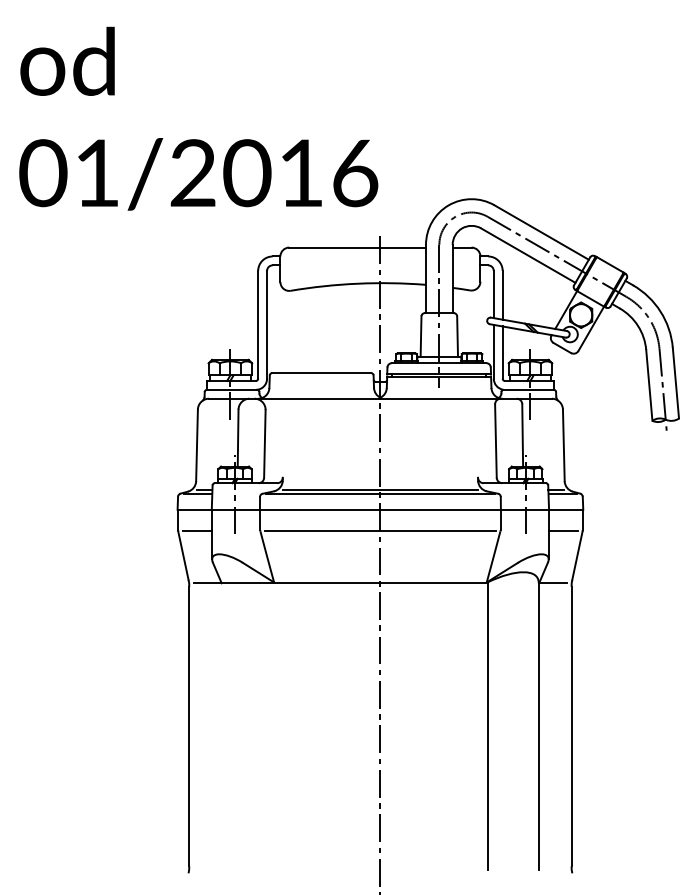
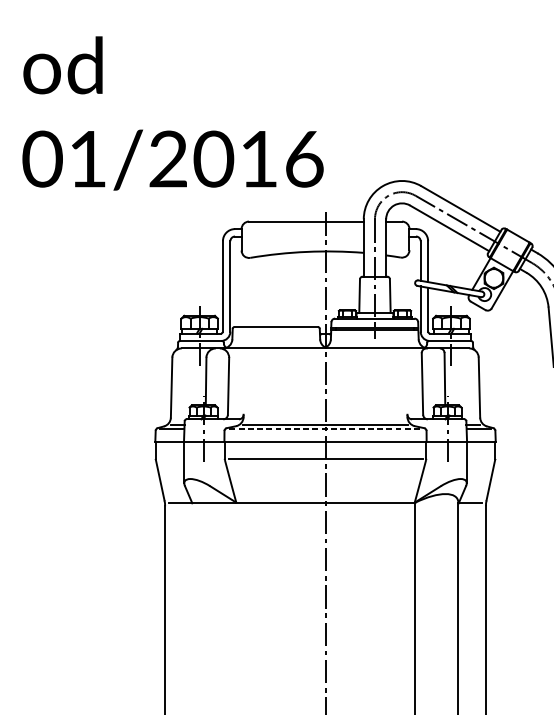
line: (380, 494) -> (325, 428), solid -> dashed
line: (197, 530) -> (172, 459), removed
line: (563, 530) -> (479, 459), removed

